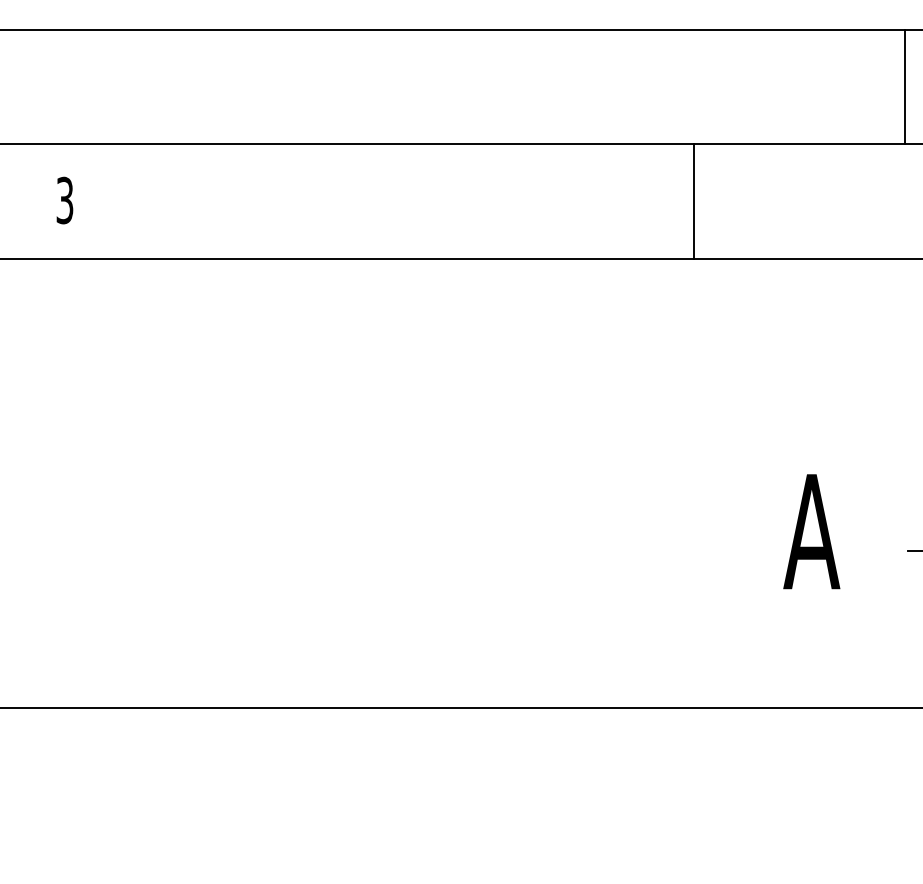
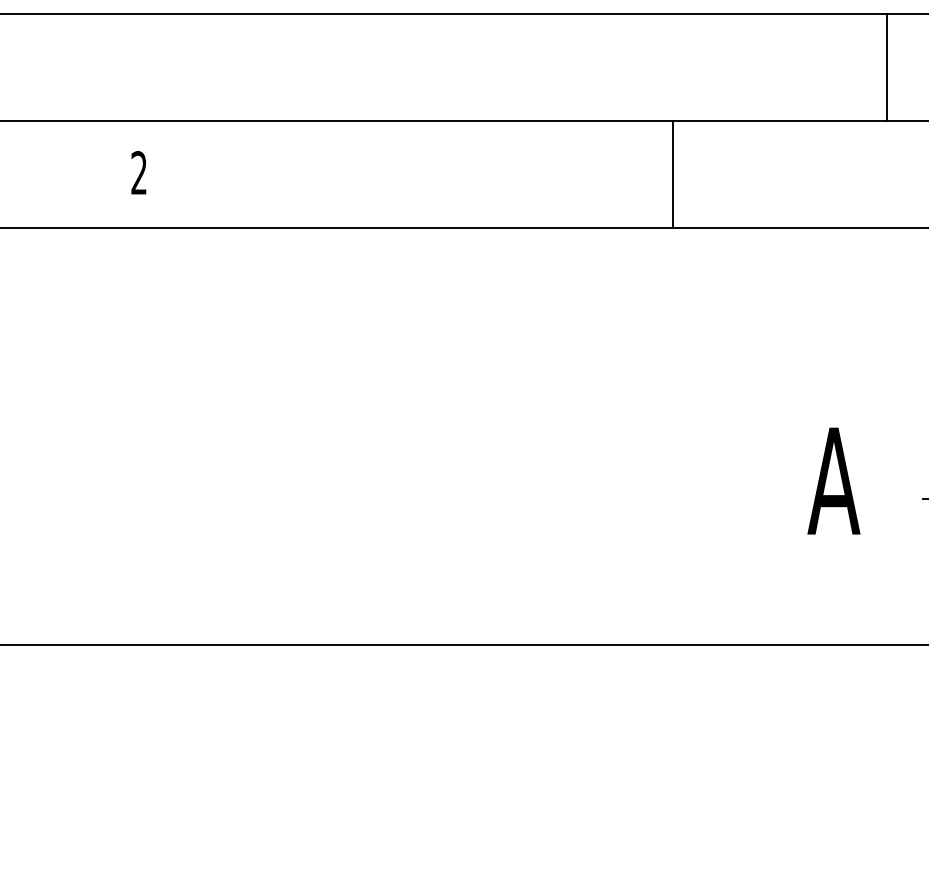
line: (904, 86) -> (886, 66), moved
text: (64, 201) -> (138, 173), 3 -> 2
line: (693, 201) -> (672, 173), moved

